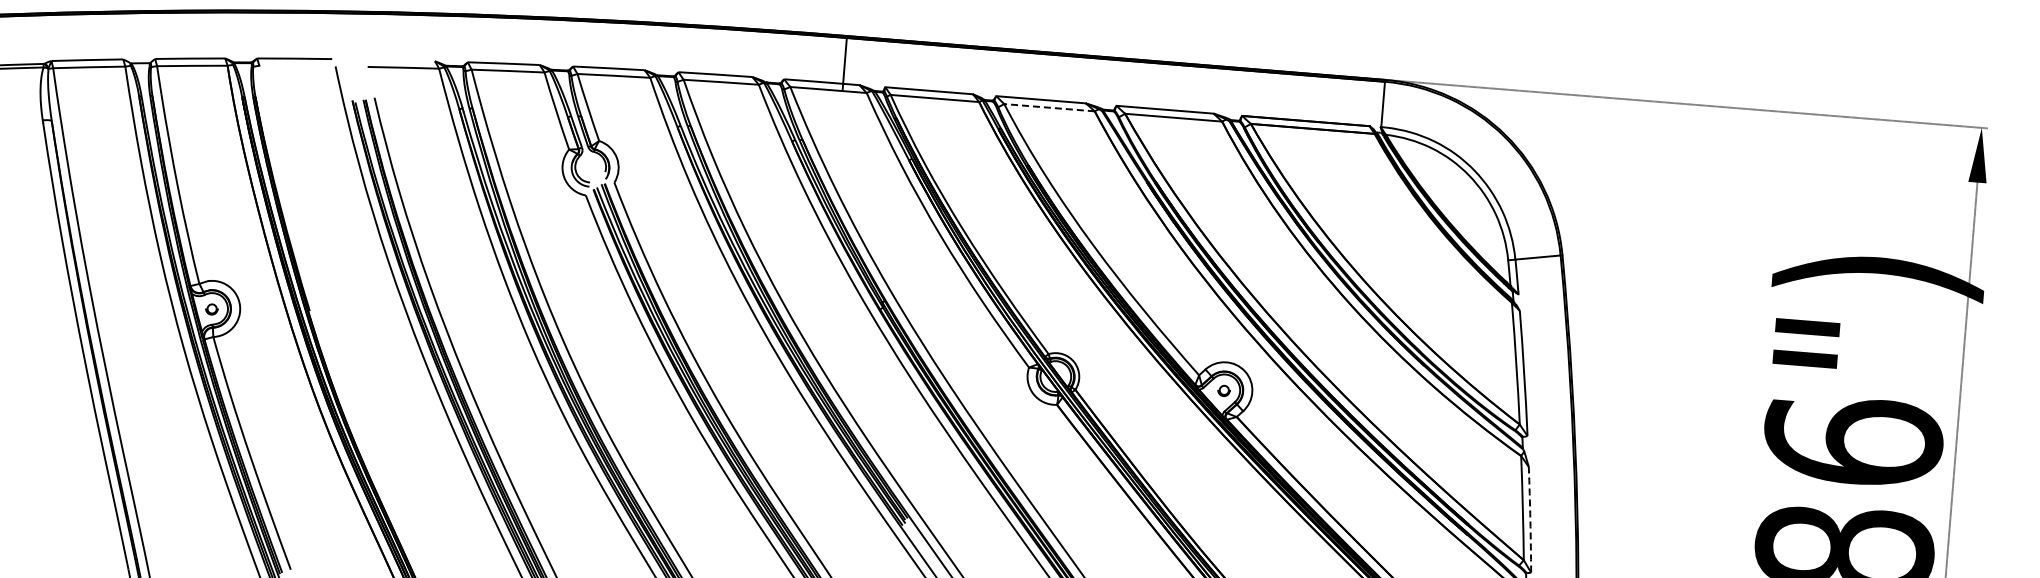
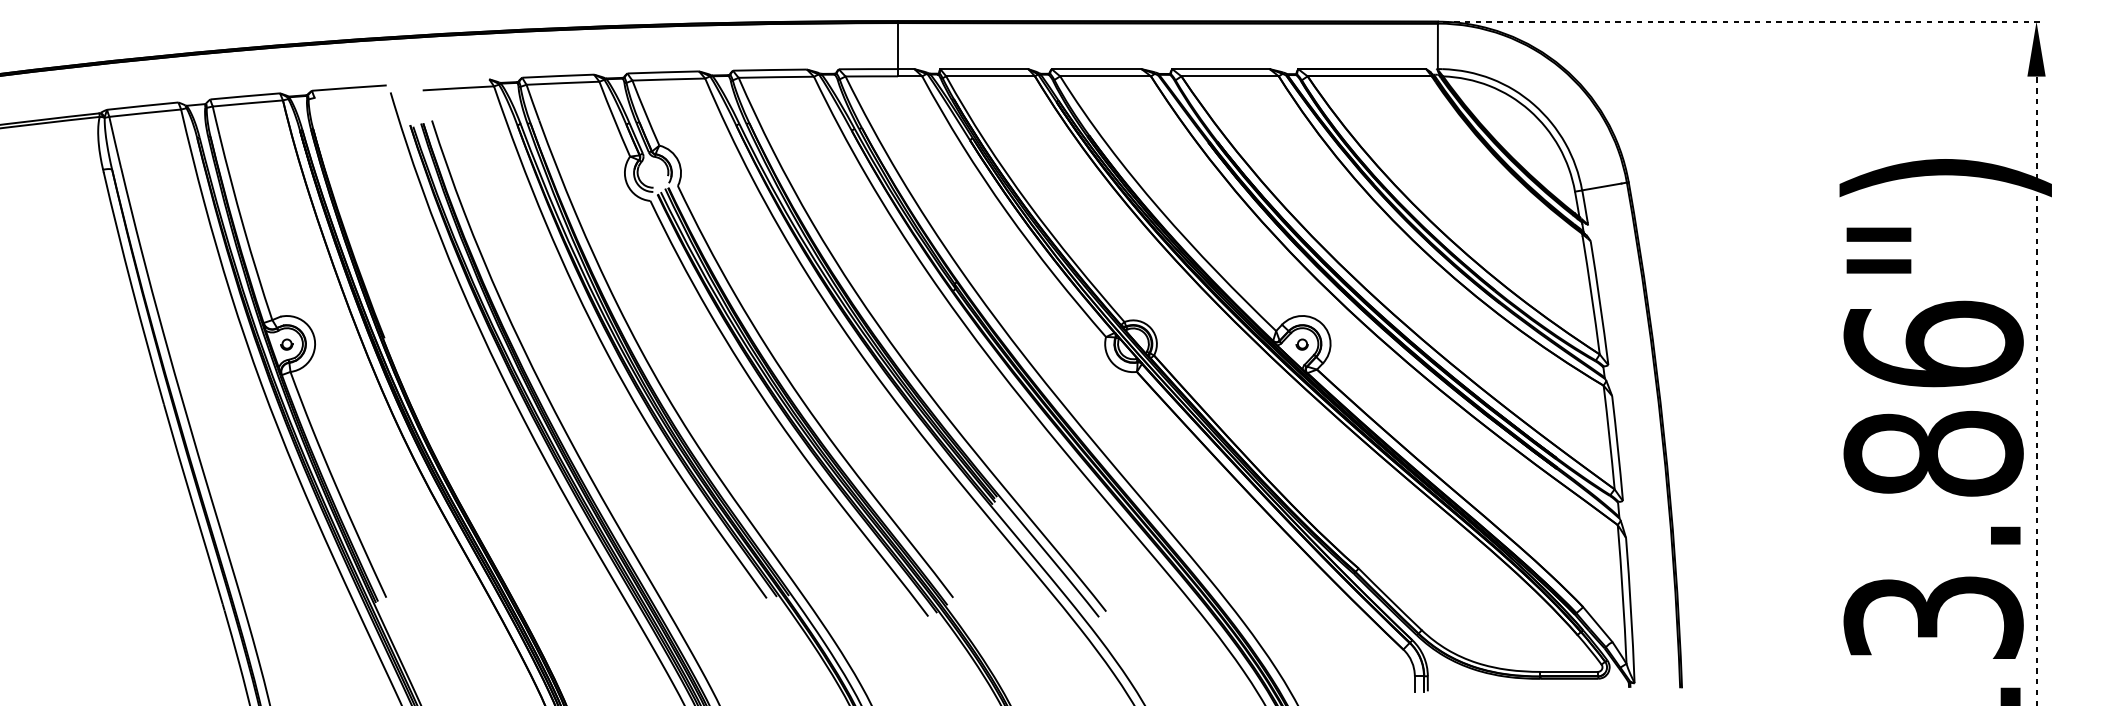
line: (1049, 107) -> (1105, 76), dashed -> solid
arc: (1529, 519) -> (1617, 448), dashed -> solid

